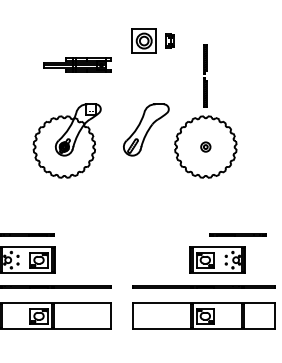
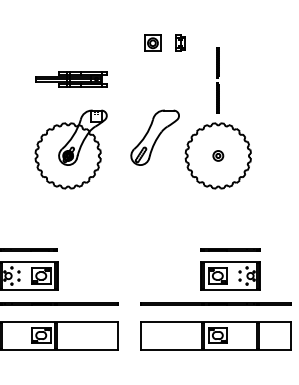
part: (143, 40) -> (152, 42), size x0.62
part: (77, 65) -> (71, 79), moved
line: (238, 235) -> (230, 249), moved

